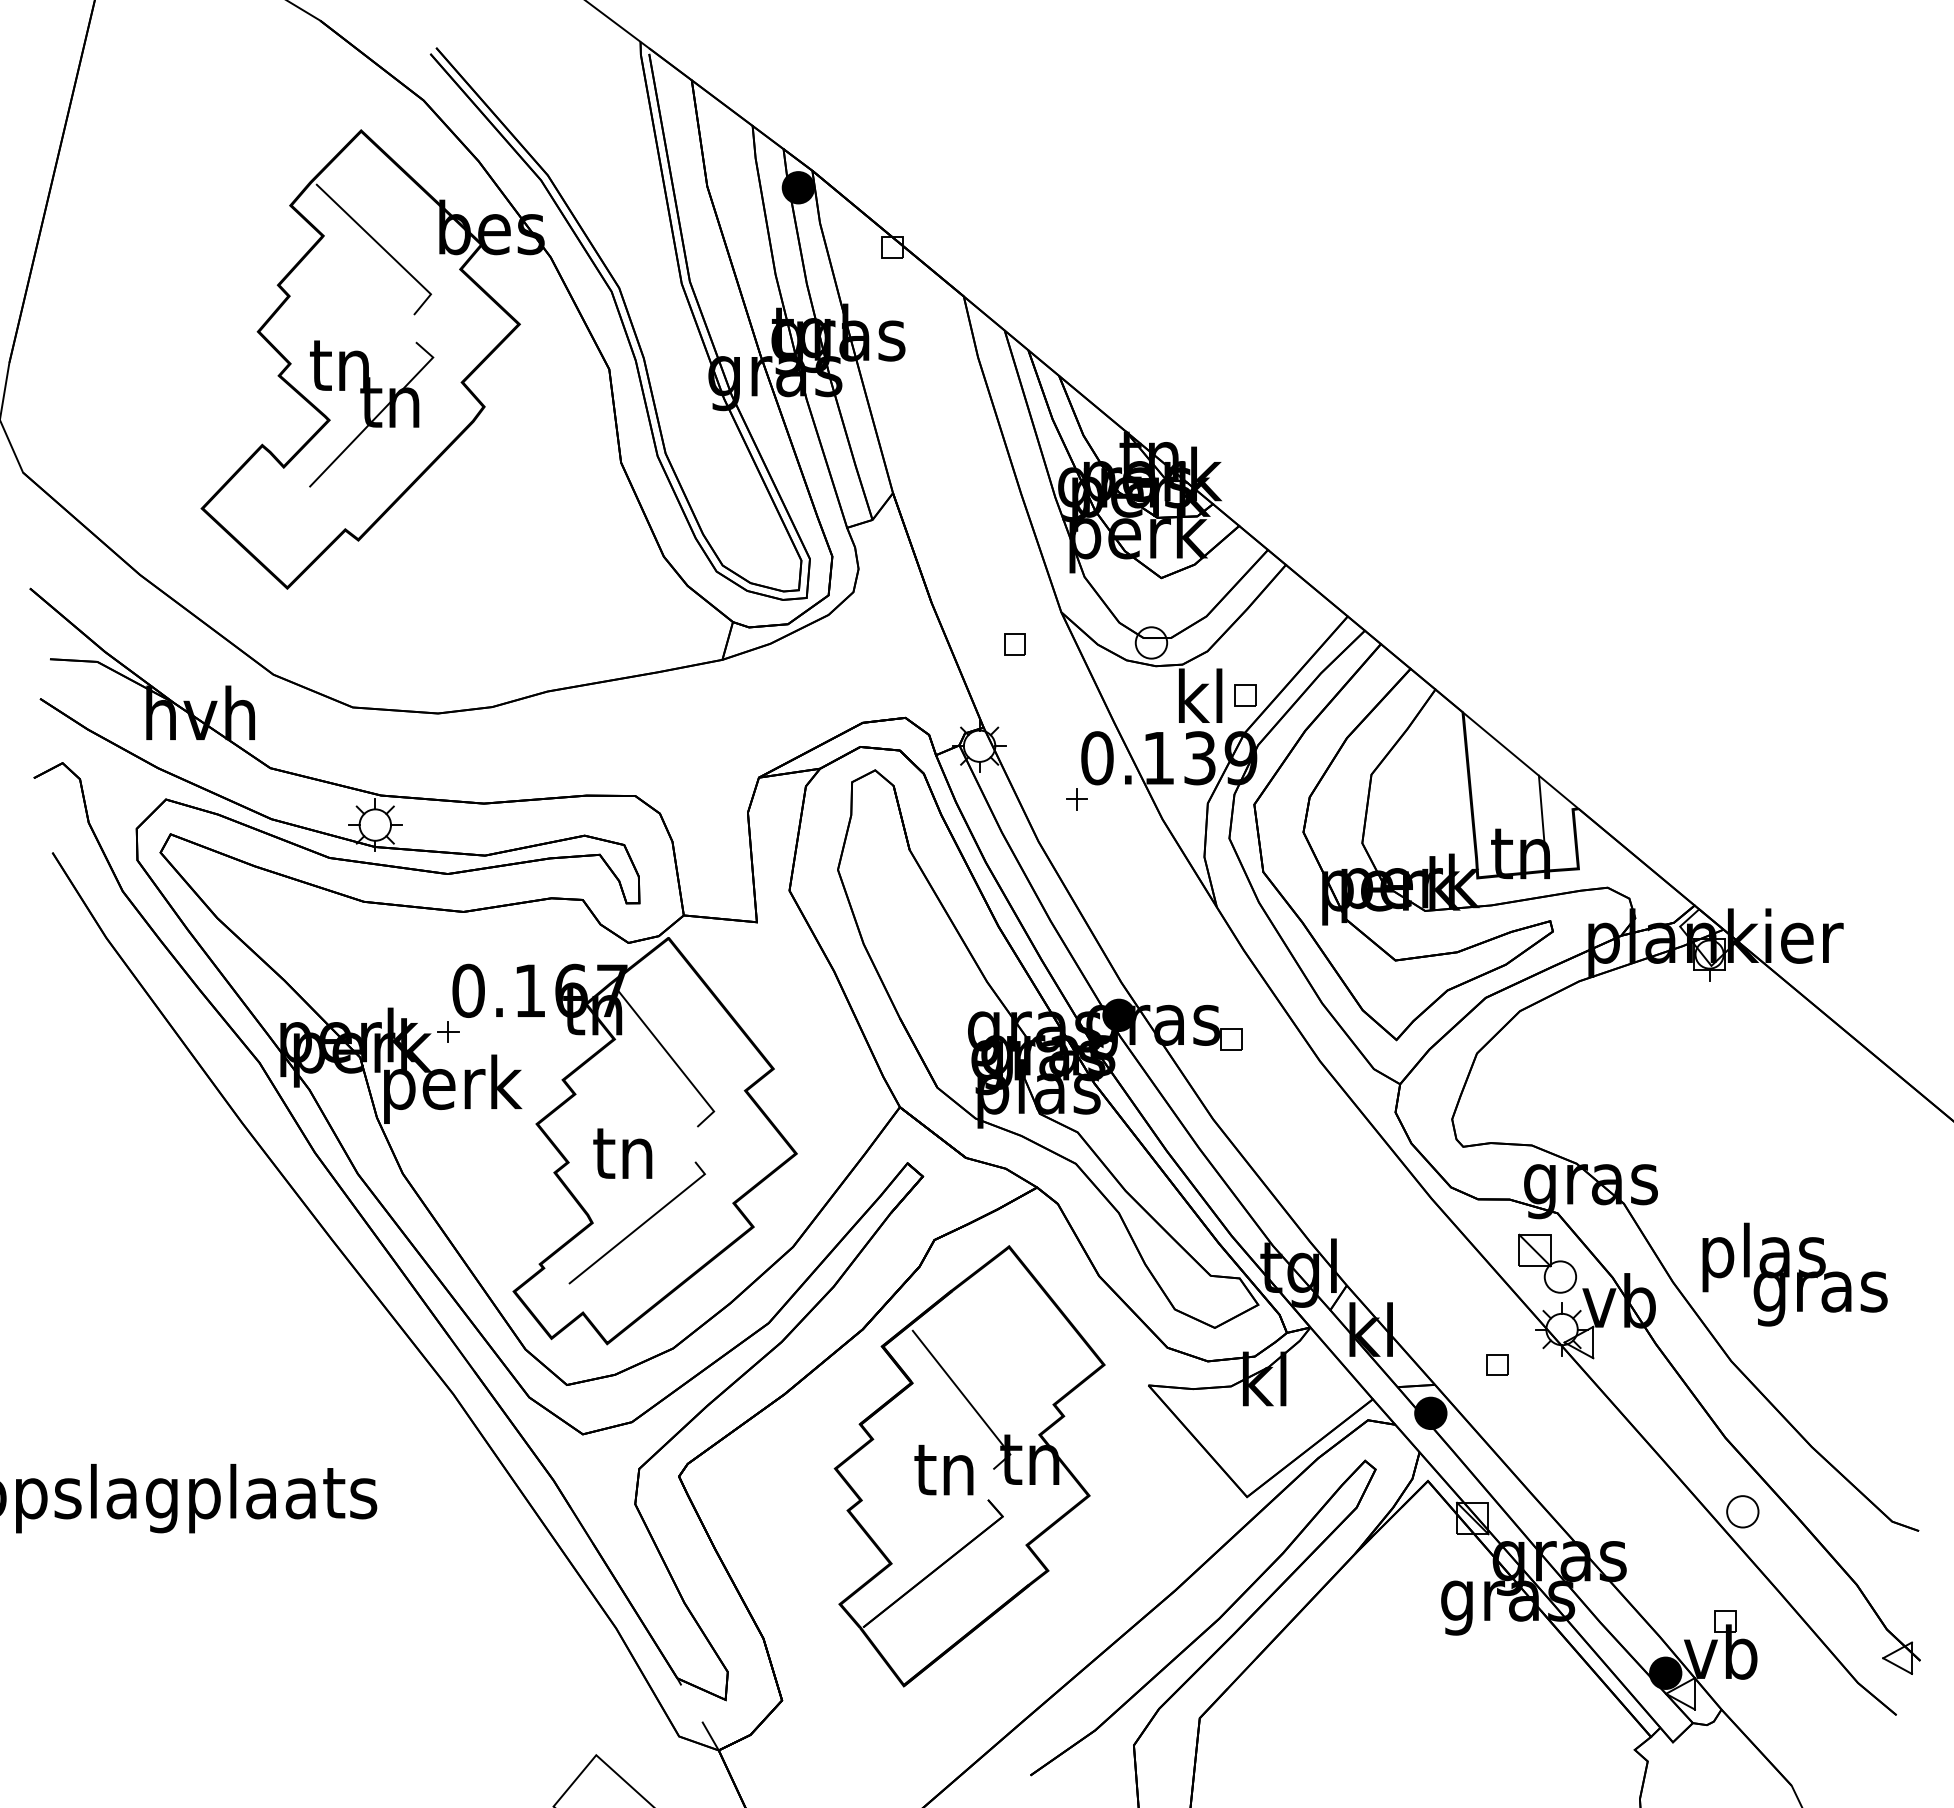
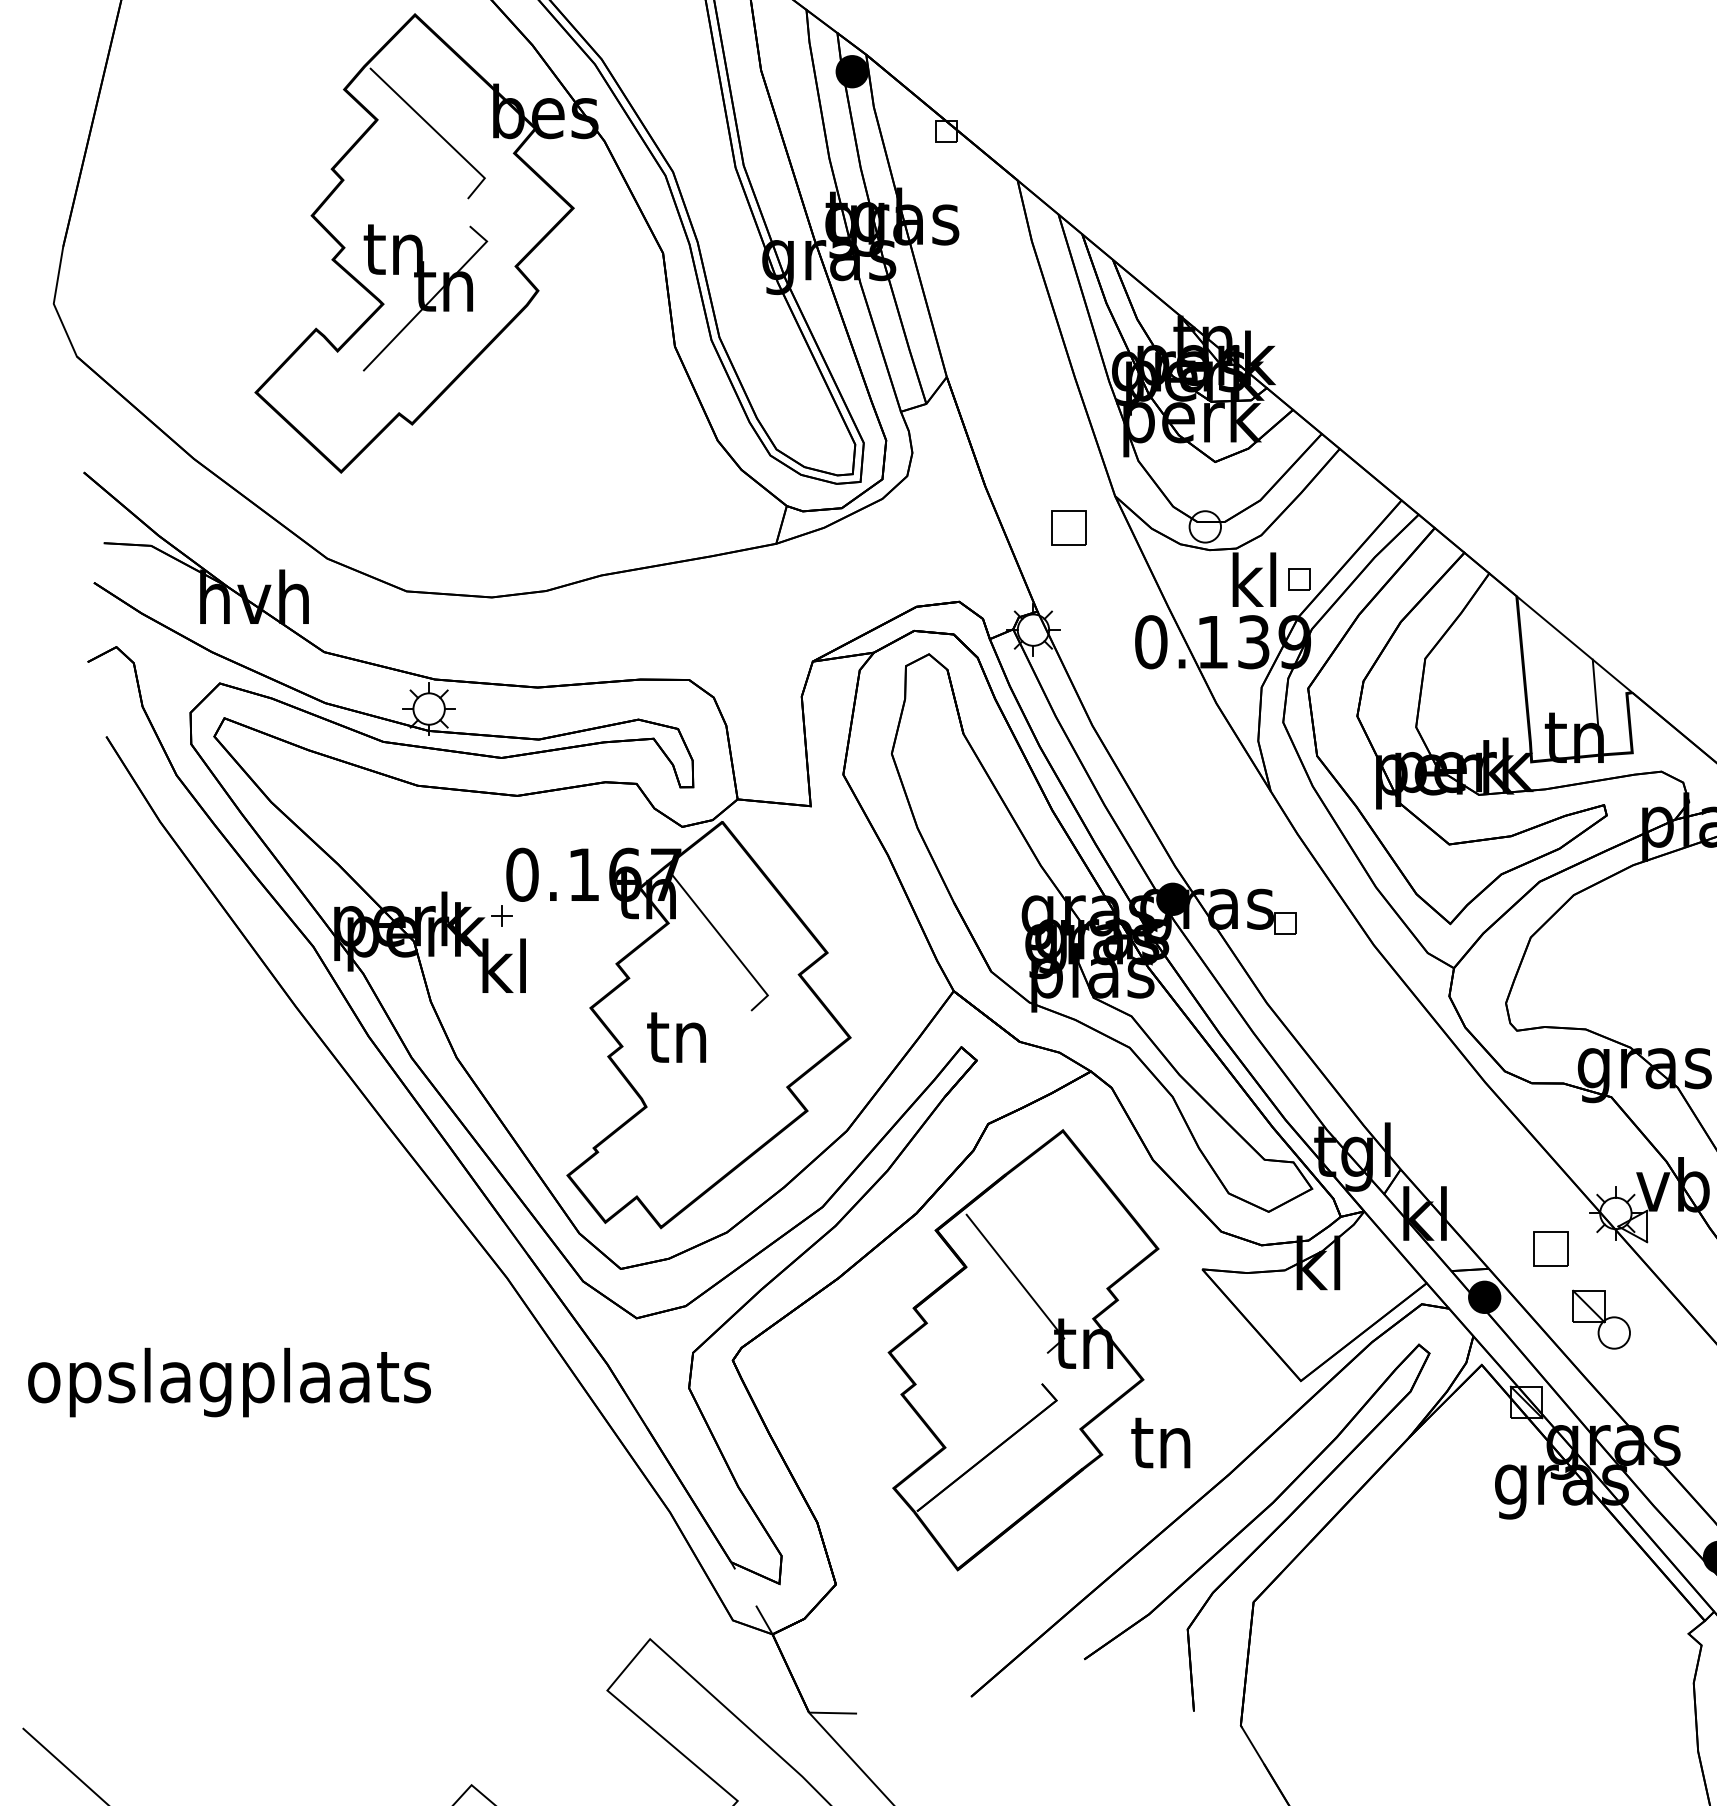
part: (1014, 644) -> (1068, 528), size x1.6
part: (1076, 799) -> (1130, 683), removed
text: (453, 1088) -> (507, 972), perk -> kl
line: (639, 1225) -> (693, 1109), removed
part: (1547, 1263) -> (1601, 1319), moved
part: (1497, 1364) -> (1551, 1248), size x1.6
text: (943, 1469) -> (1160, 1442), moved

